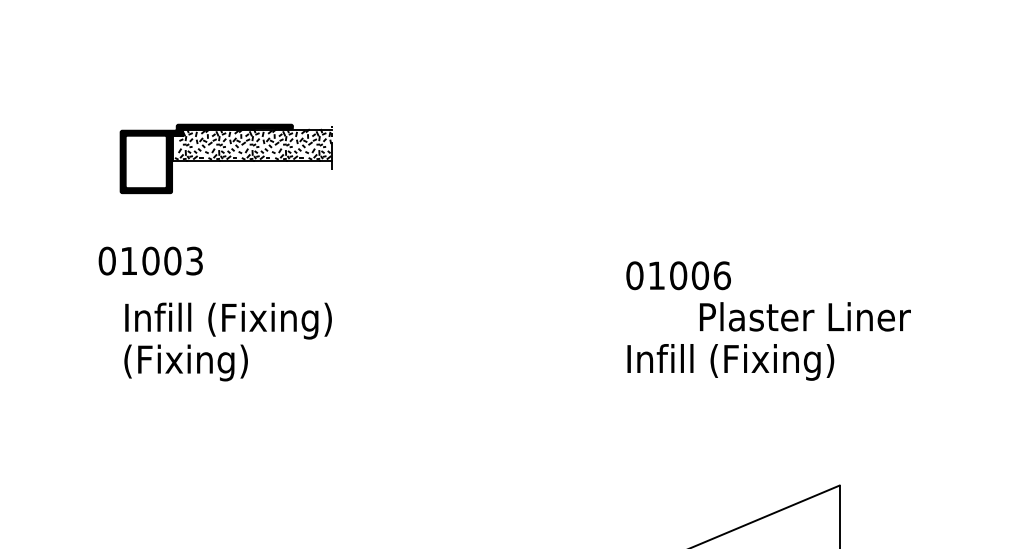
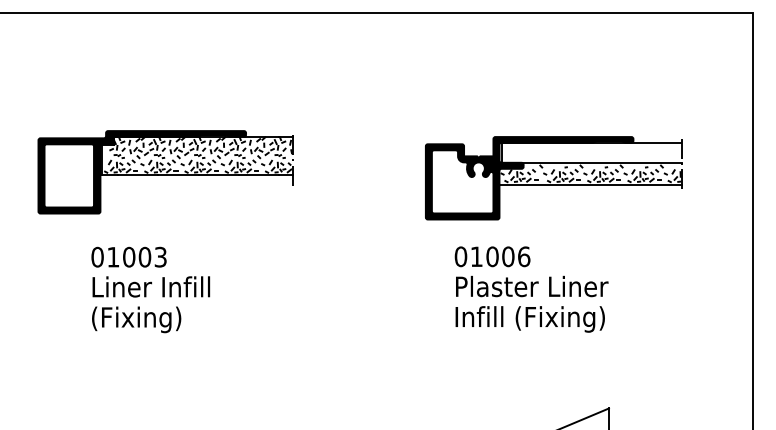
part: (226, 159) -> (165, 172), size x1.67
part: (762, 167) -> (553, 178), added
text: (150, 260) -> (128, 256), moved
text: (805, 316) -> (532, 286), moved
text: (230, 320) -> (168, 289), Infill (Fixing) -> Liner Infill

